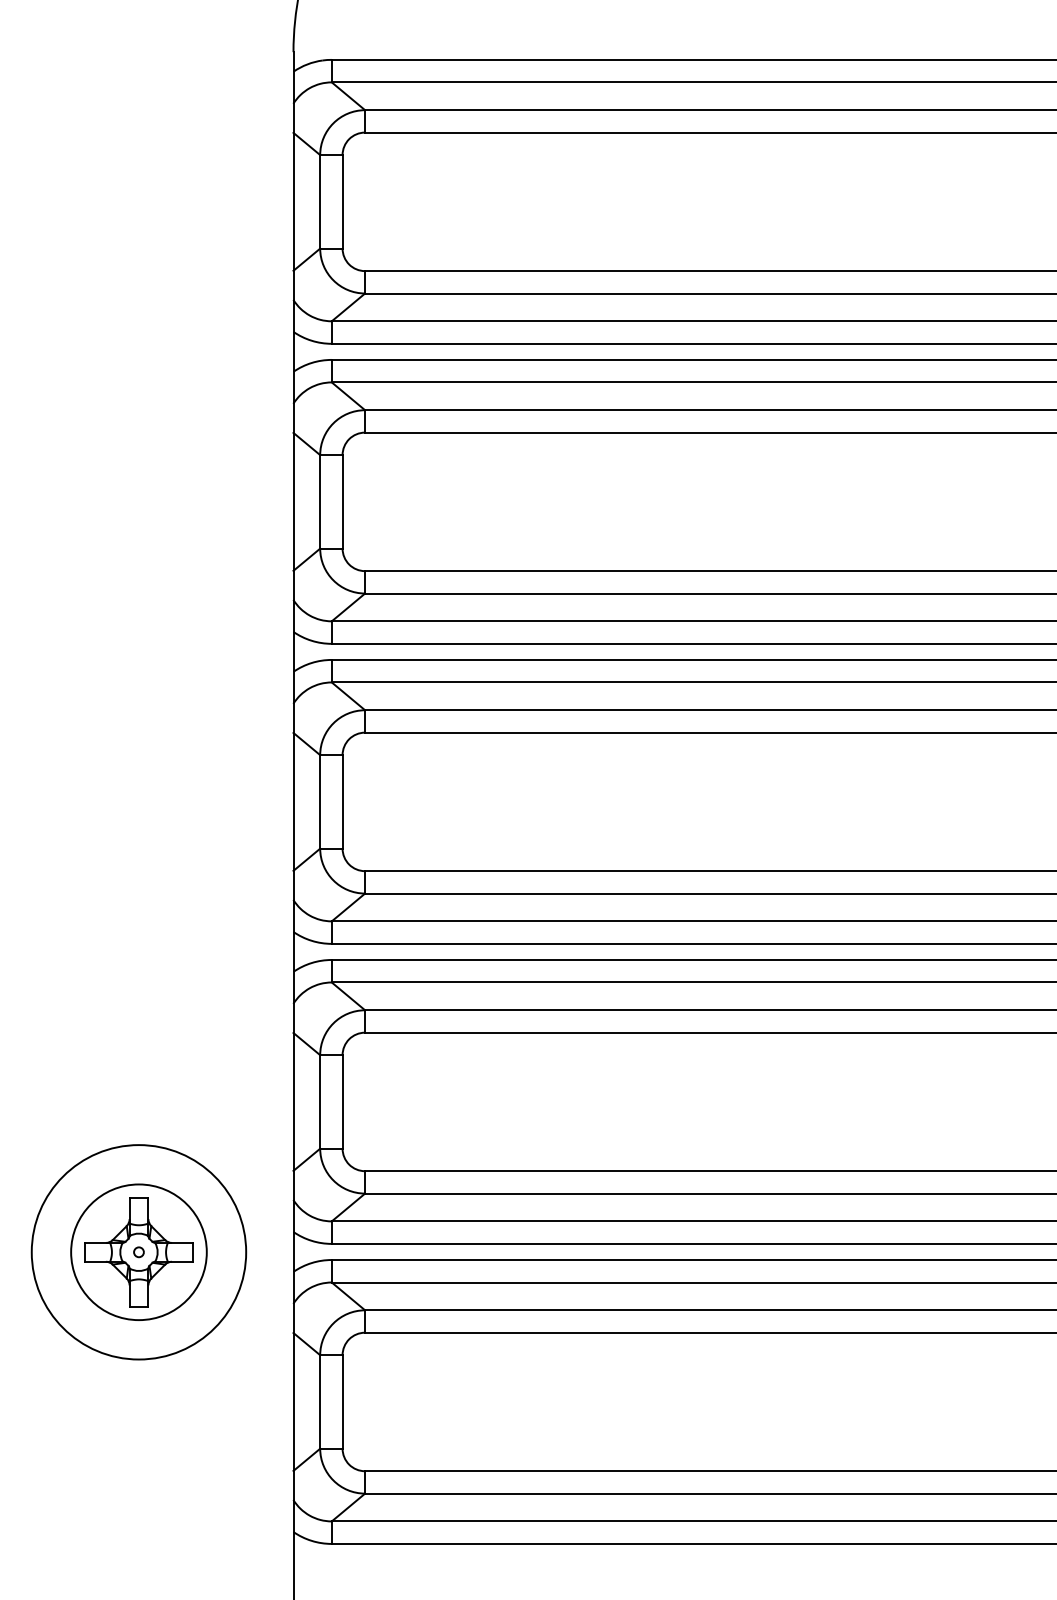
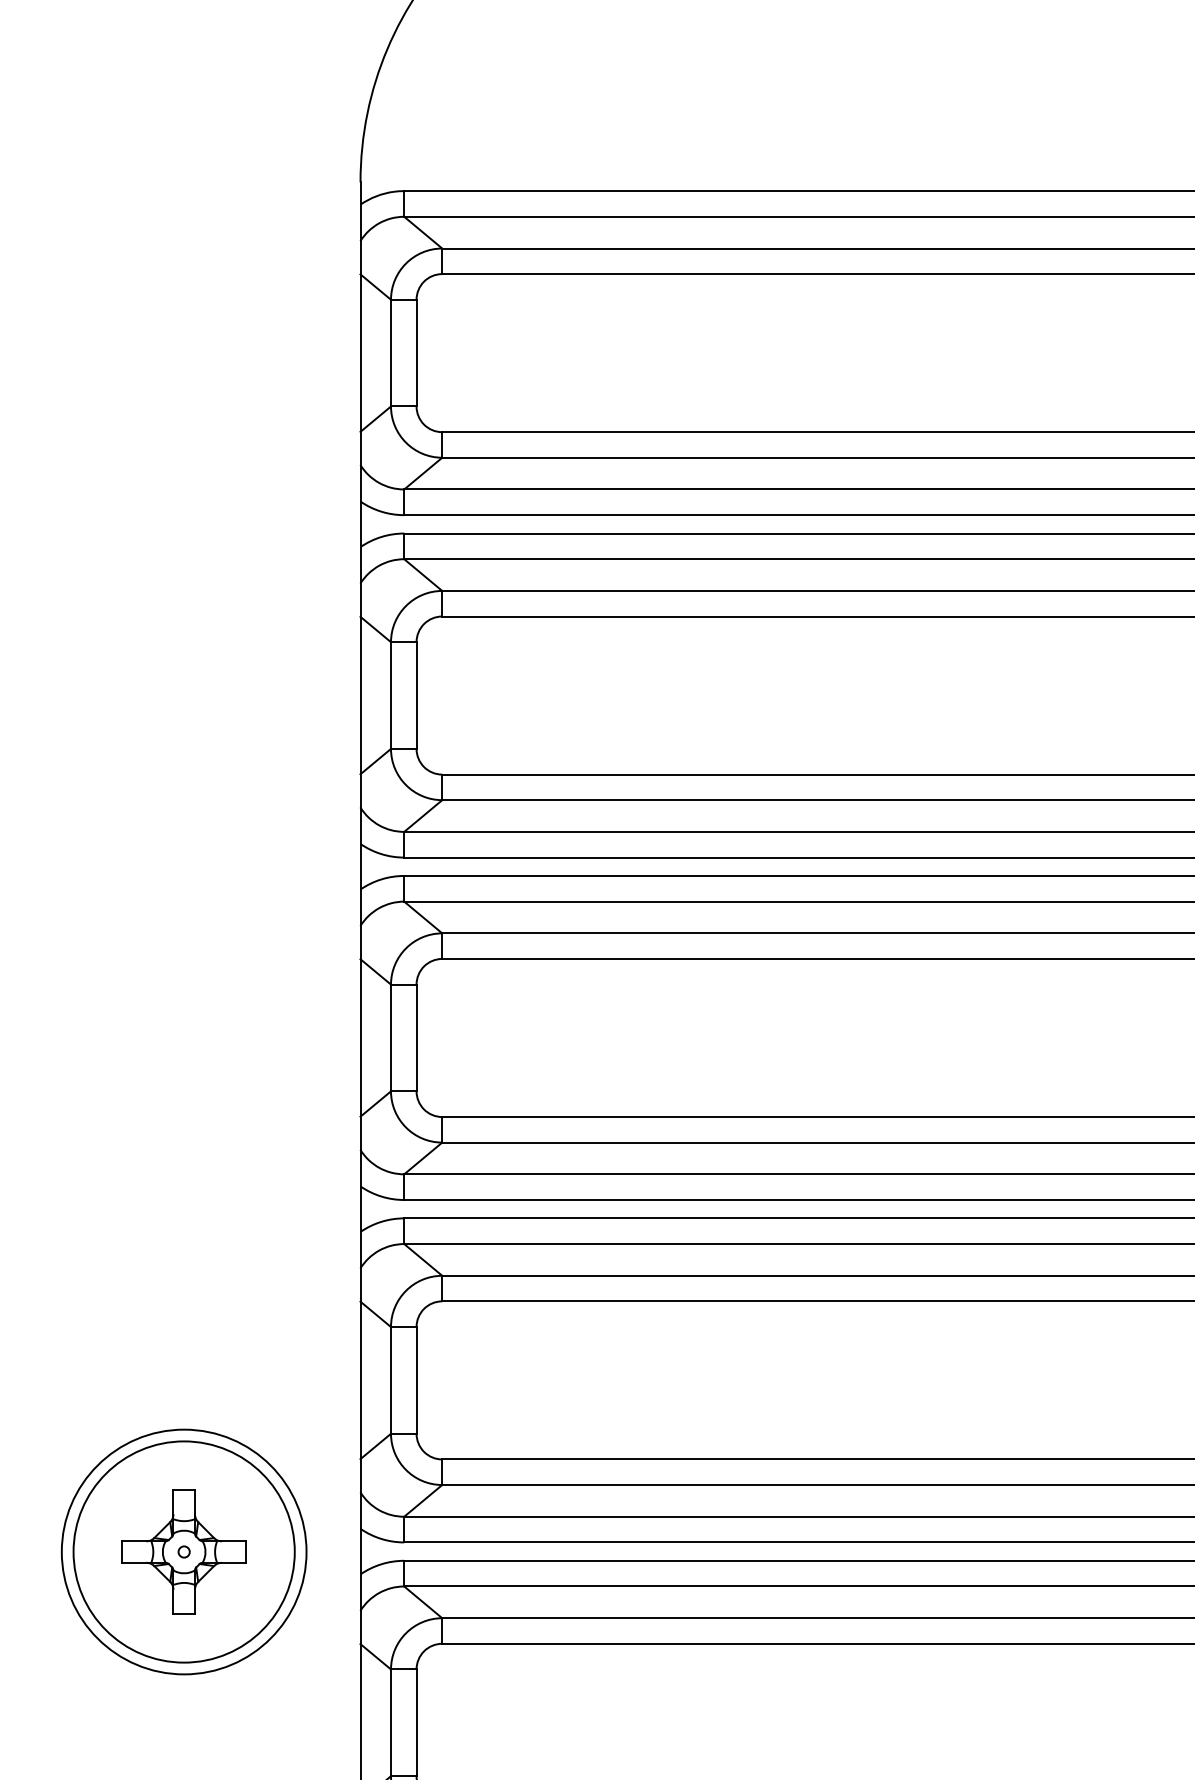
circle: (138, 1252) -> (183, 1552), size x1.43

